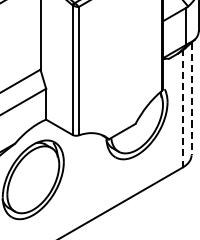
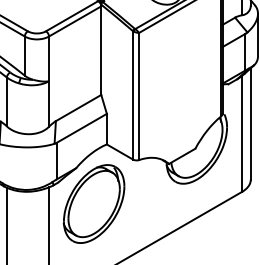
line: (191, 98) -> (250, 123), dashed -> solid
line: (183, 108) -> (242, 133), dashed -> solid

